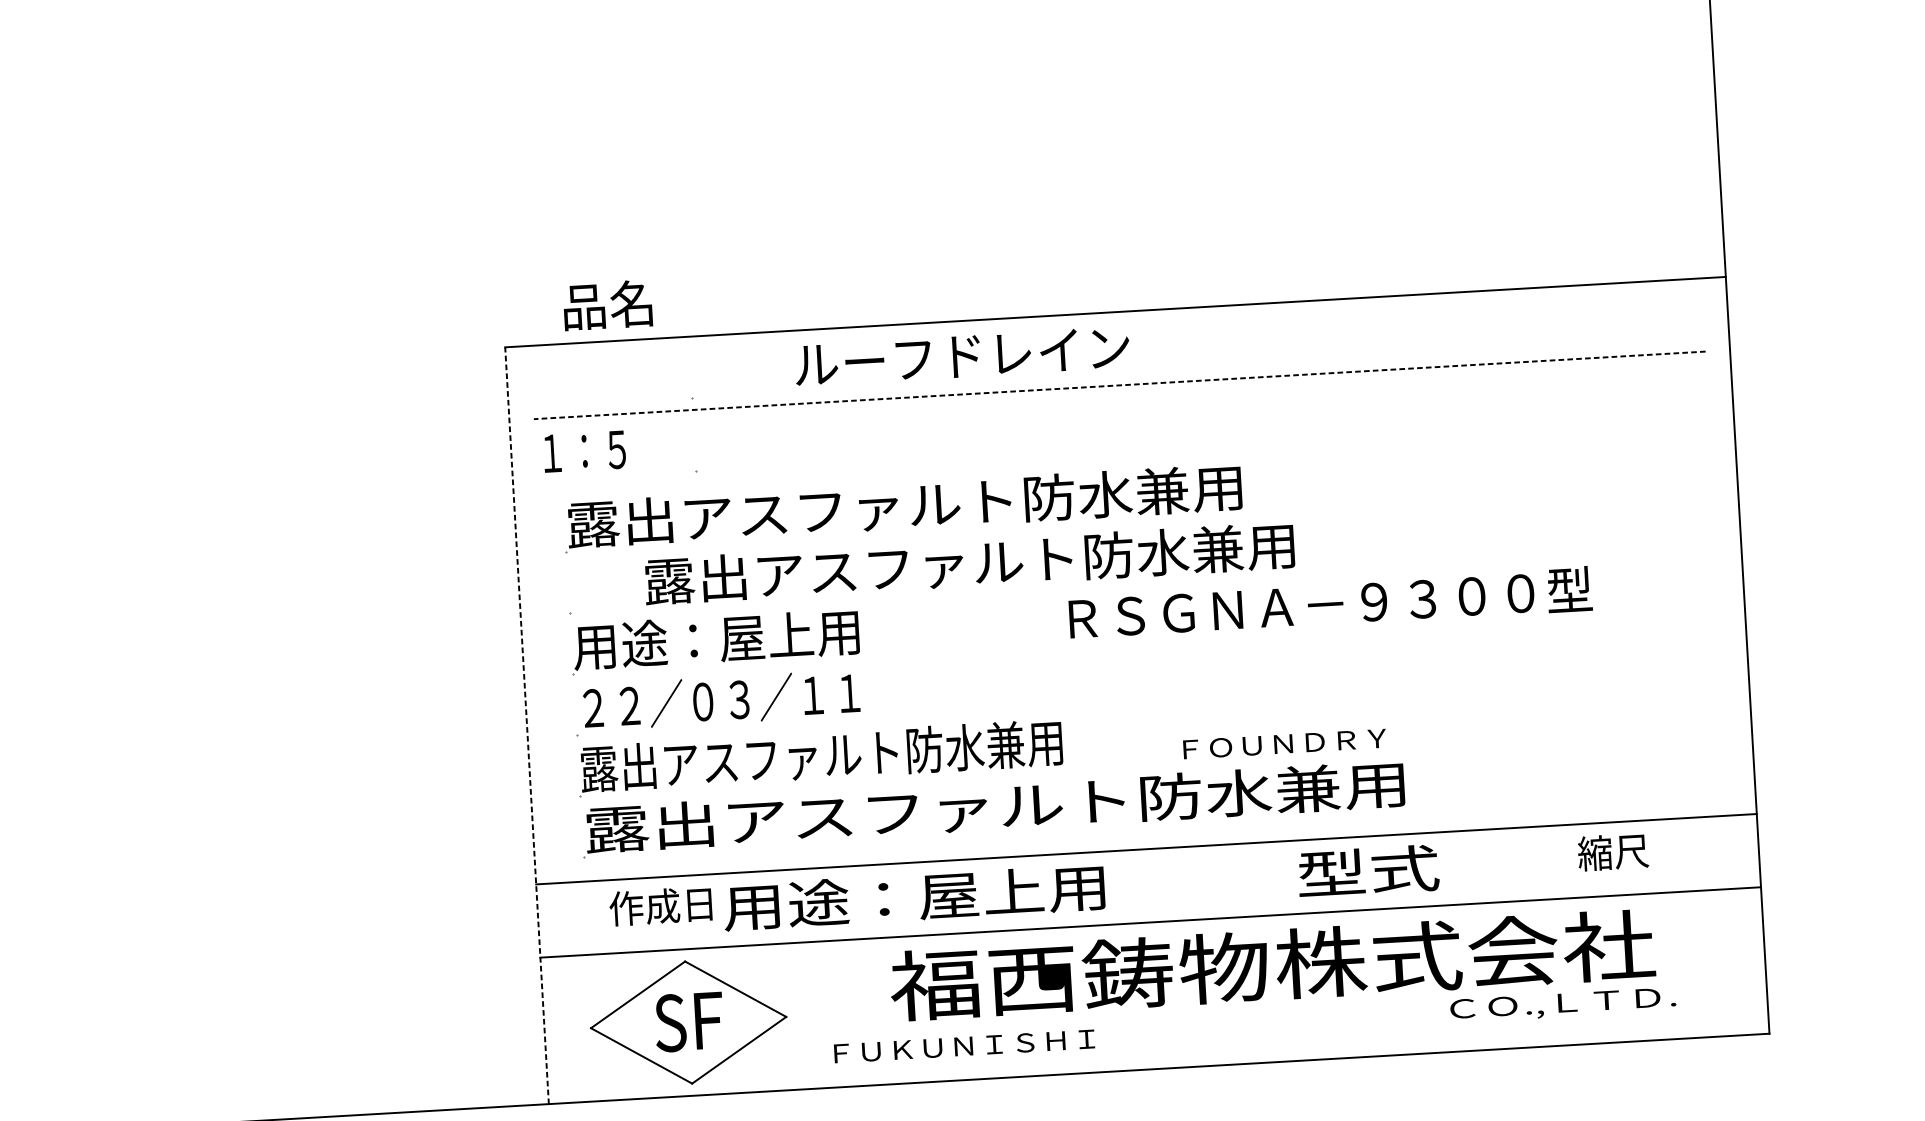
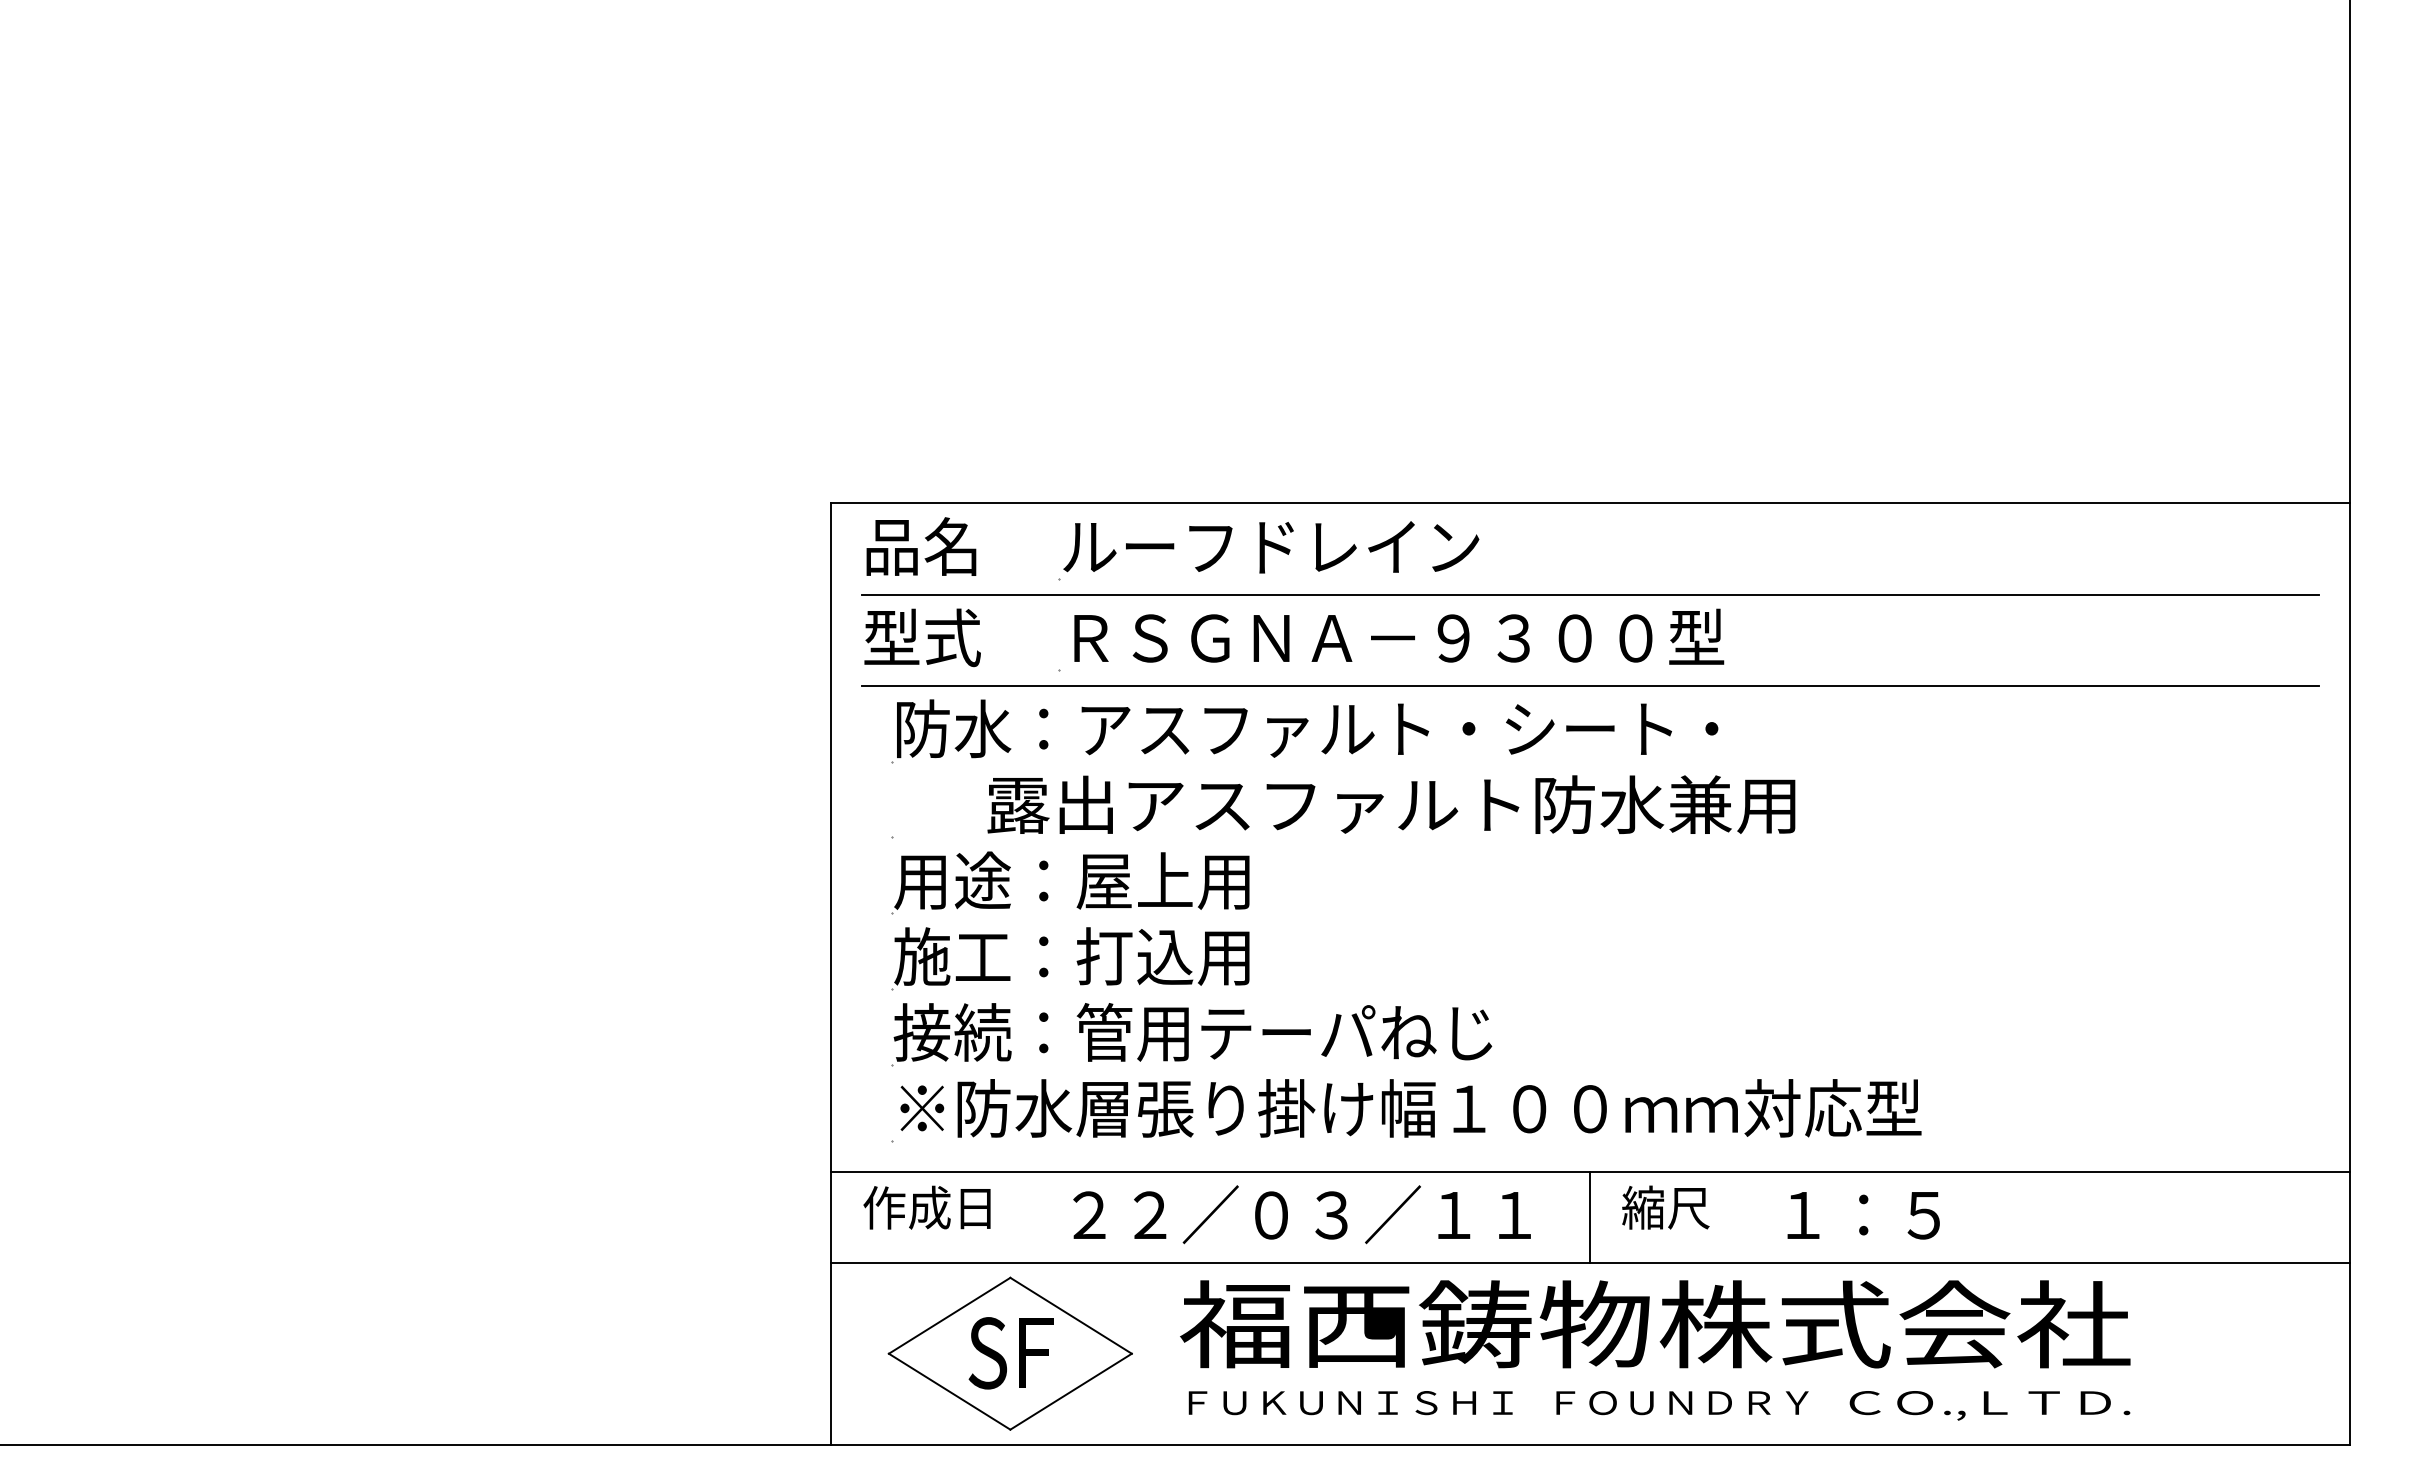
text: (607, 305) -> (921, 546), moved
text: (962, 356) -> (1271, 547), moved
line: (1119, 385) -> (1590, 594), dashed -> solid
text: (584, 450) -> (922, 637), １：５ -> 型式
line: (1124, 458) -> (1590, 685), added
text: (904, 505) -> (1314, 728), 露出アスファルト防水兼用 -> 防水：アスファルト・シート・
text: (1330, 603) -> (1399, 636), moved
text: (719, 700) -> (1071, 956), ２２／０３／１１ -> 施工：打込用
line: (527, 725) -> (831, 974), dashed -> solid
text: (1284, 744) -> (1682, 1403), moved
text: (820, 755) -> (1193, 1032), 露出アスファルト防水兼用 -> 接続：管用テーパねじ
text: (997, 806) -> (1408, 1108), 露出アスファルト防水兼用 -> ※防水層張り掛け幅１００ｍｍ対応型
text: (1612, 852) -> (1665, 1207), moved
text: (1368, 871) -> (1864, 1214), 型式 -> １：５
line: (1148, 885) -> (1590, 1216), added
text: (913, 897) -> (1298, 1214), 用途：屋上用 -> ２２／０３／１１
text: (660, 906) -> (926, 1207), moved
text: (1272, 965) -> (1655, 1324), moved
text: (1562, 1005) -> (1989, 1405), moved

